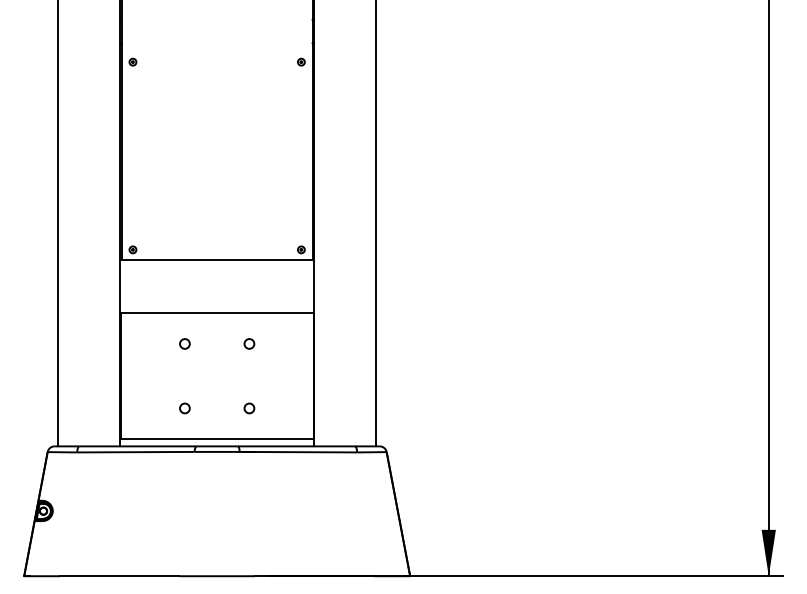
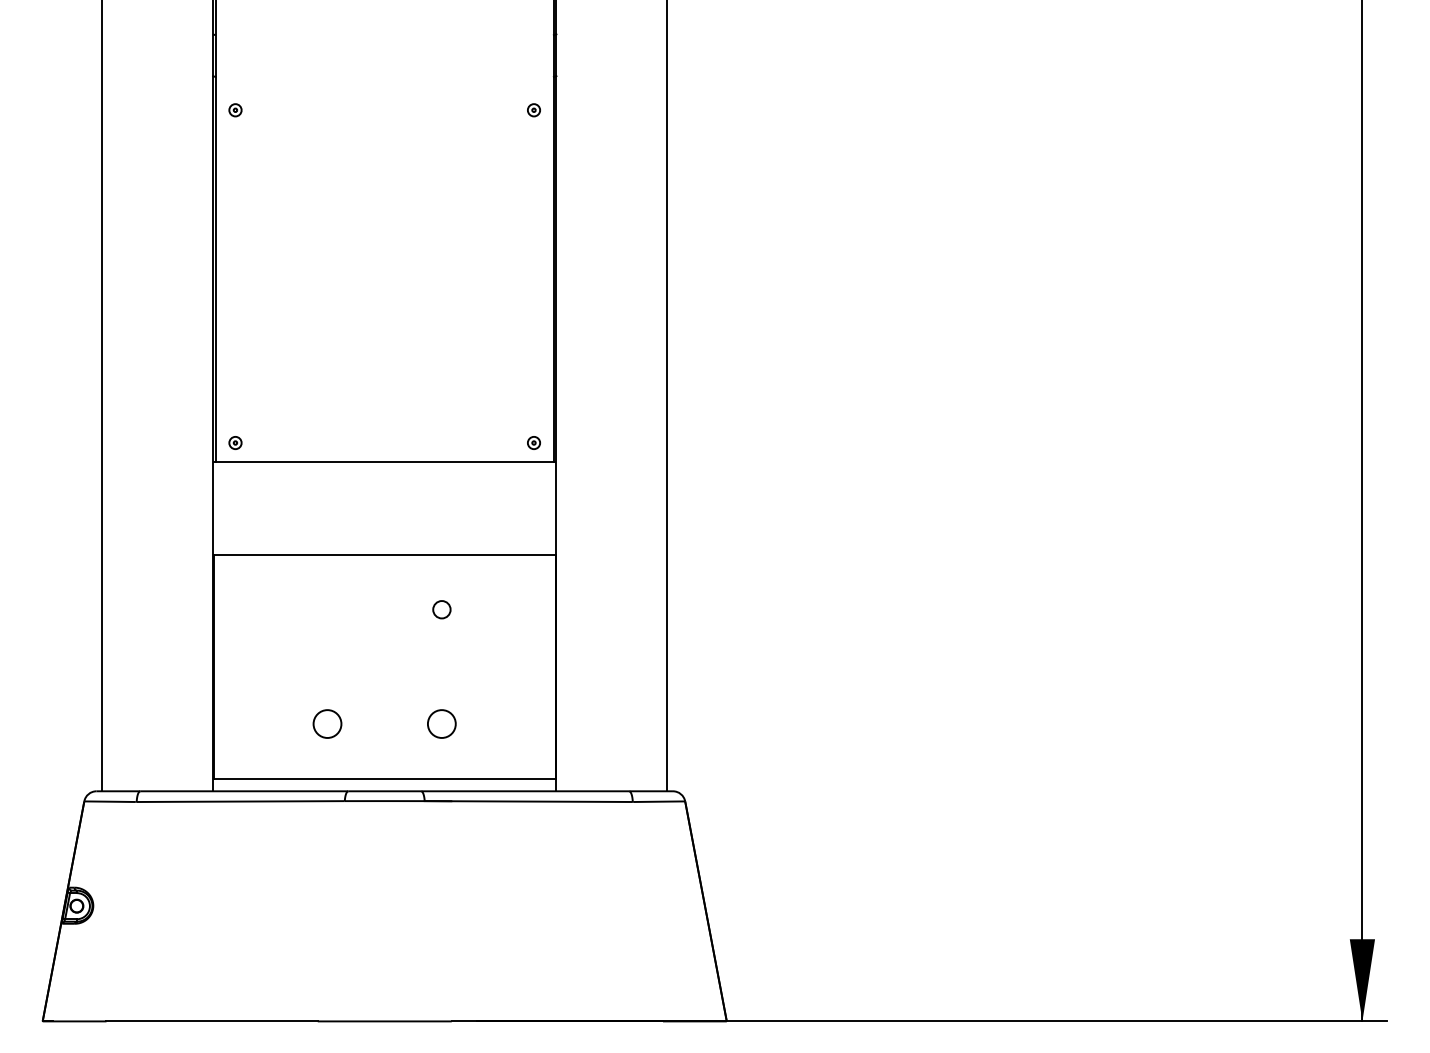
circle: (184, 343) -> (326, 608), removed
circle: (184, 408) -> (326, 724), size x1.6
circle: (249, 408) -> (442, 724), size x1.6

